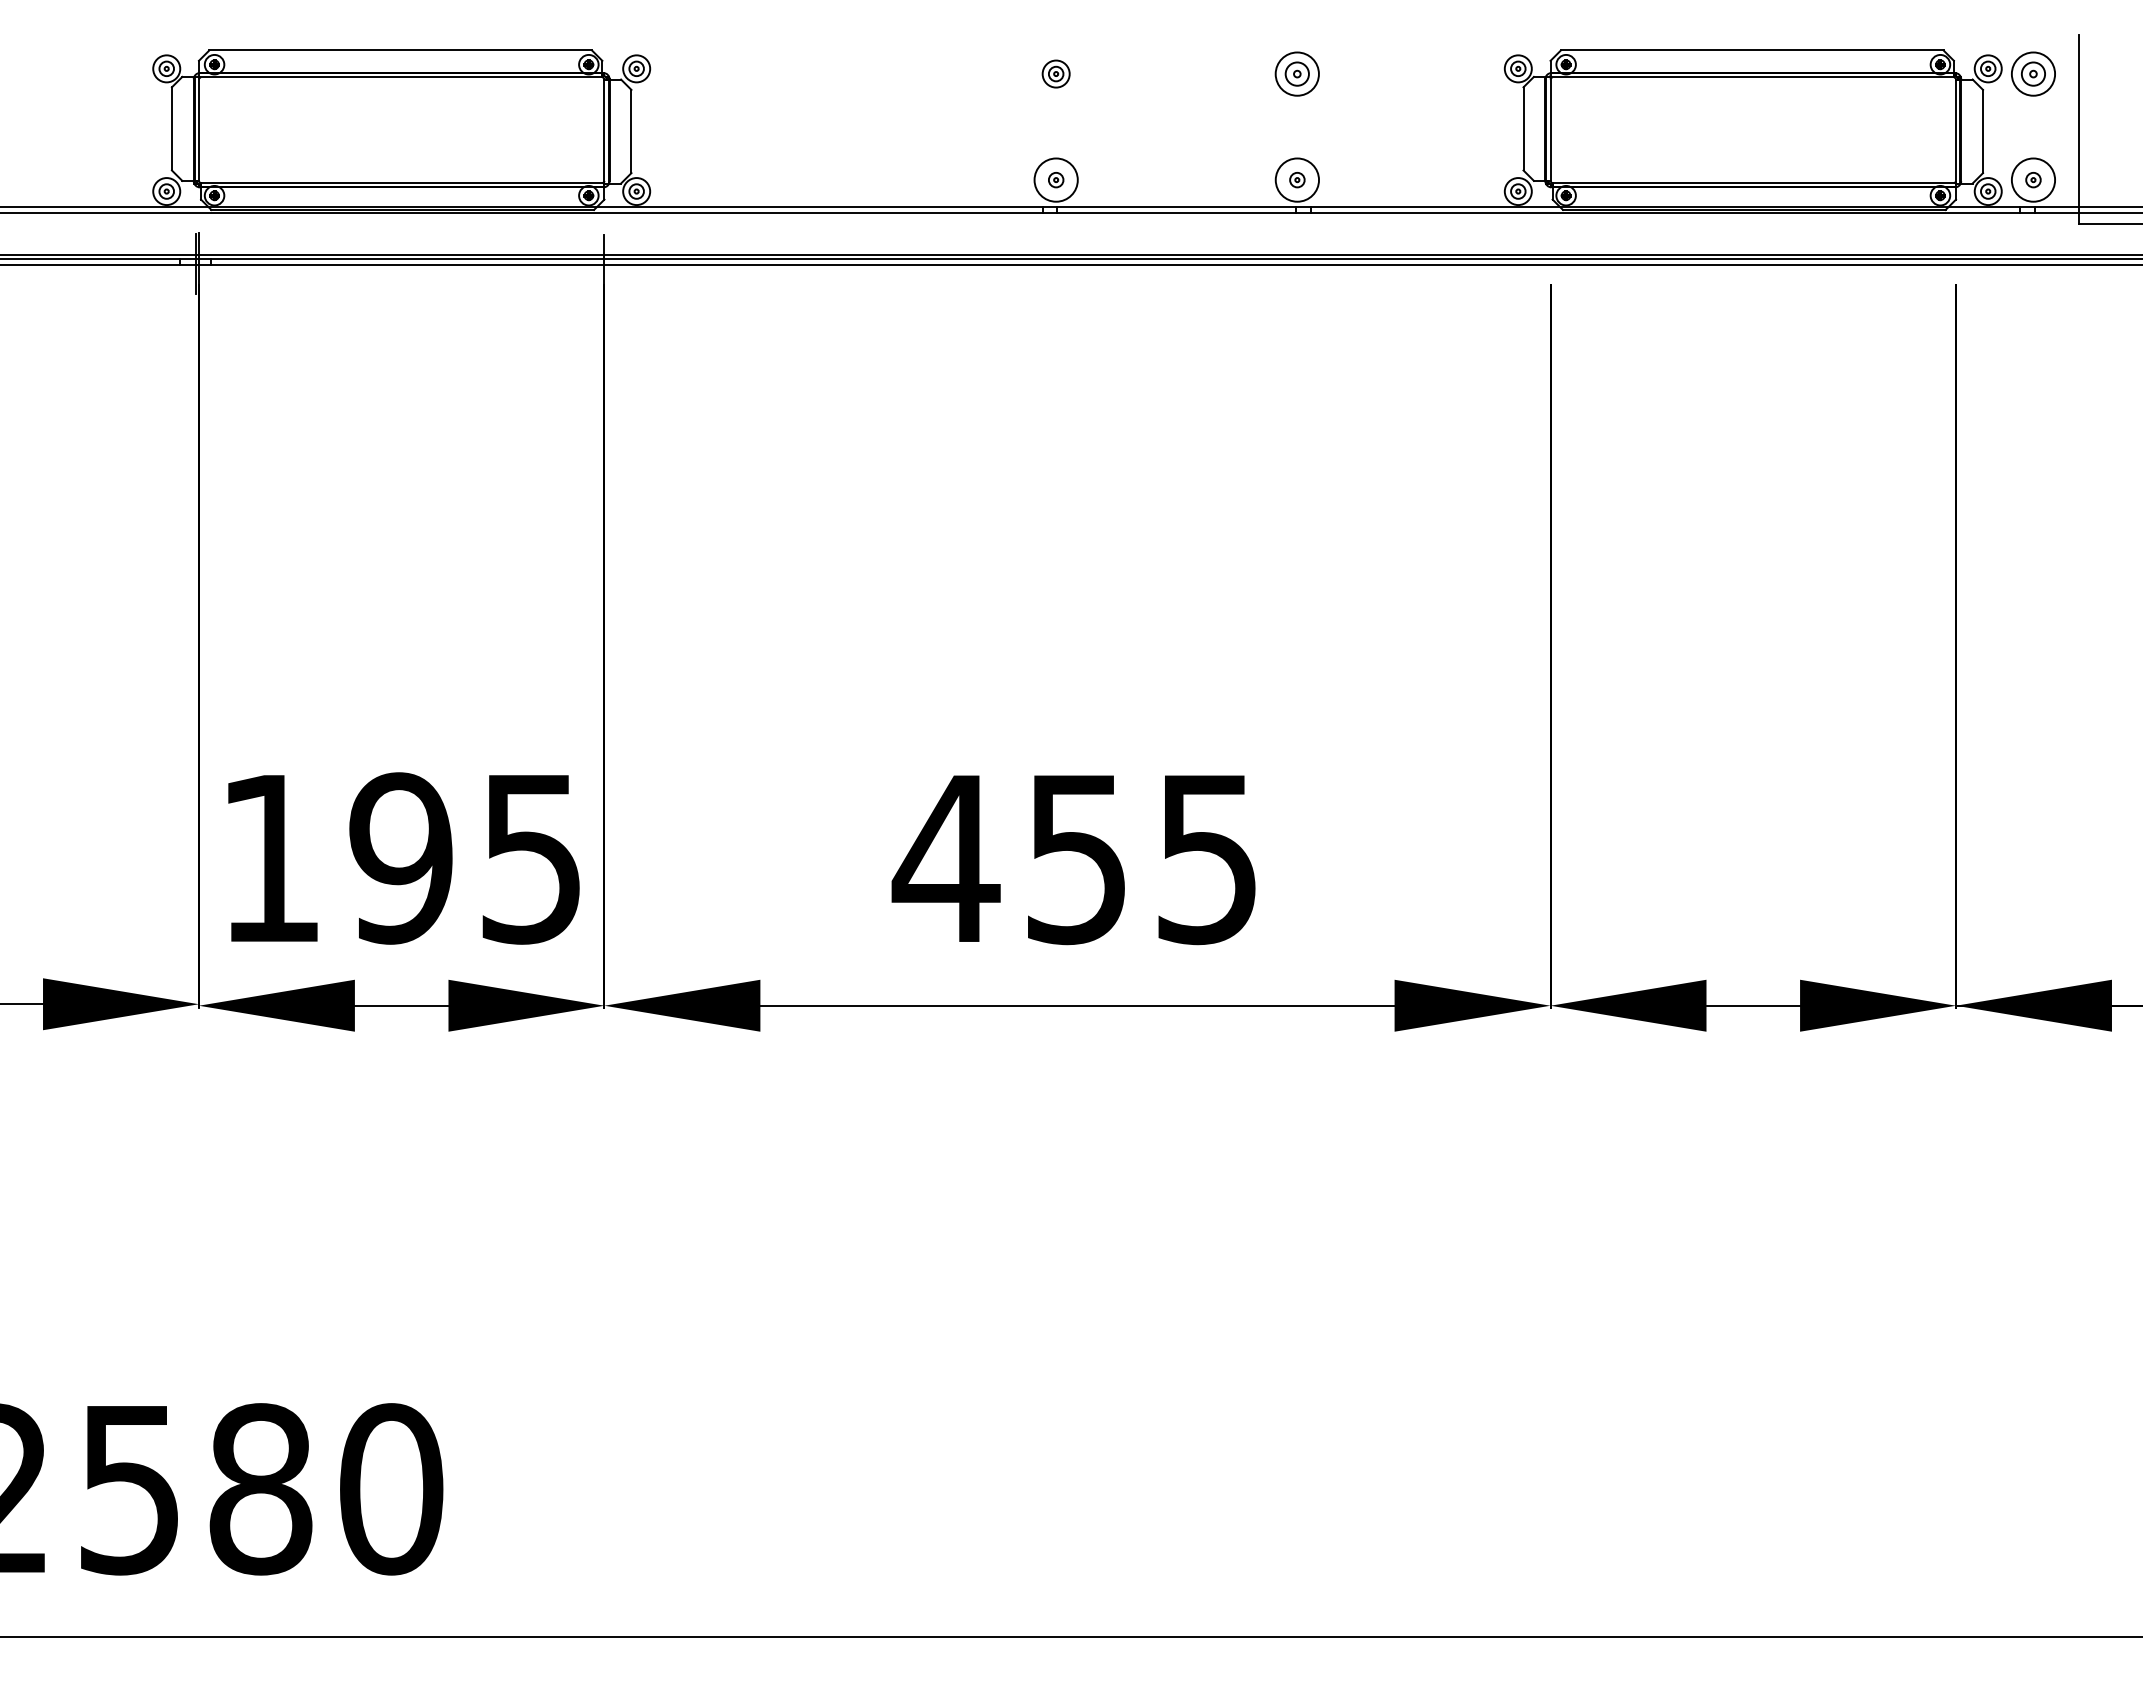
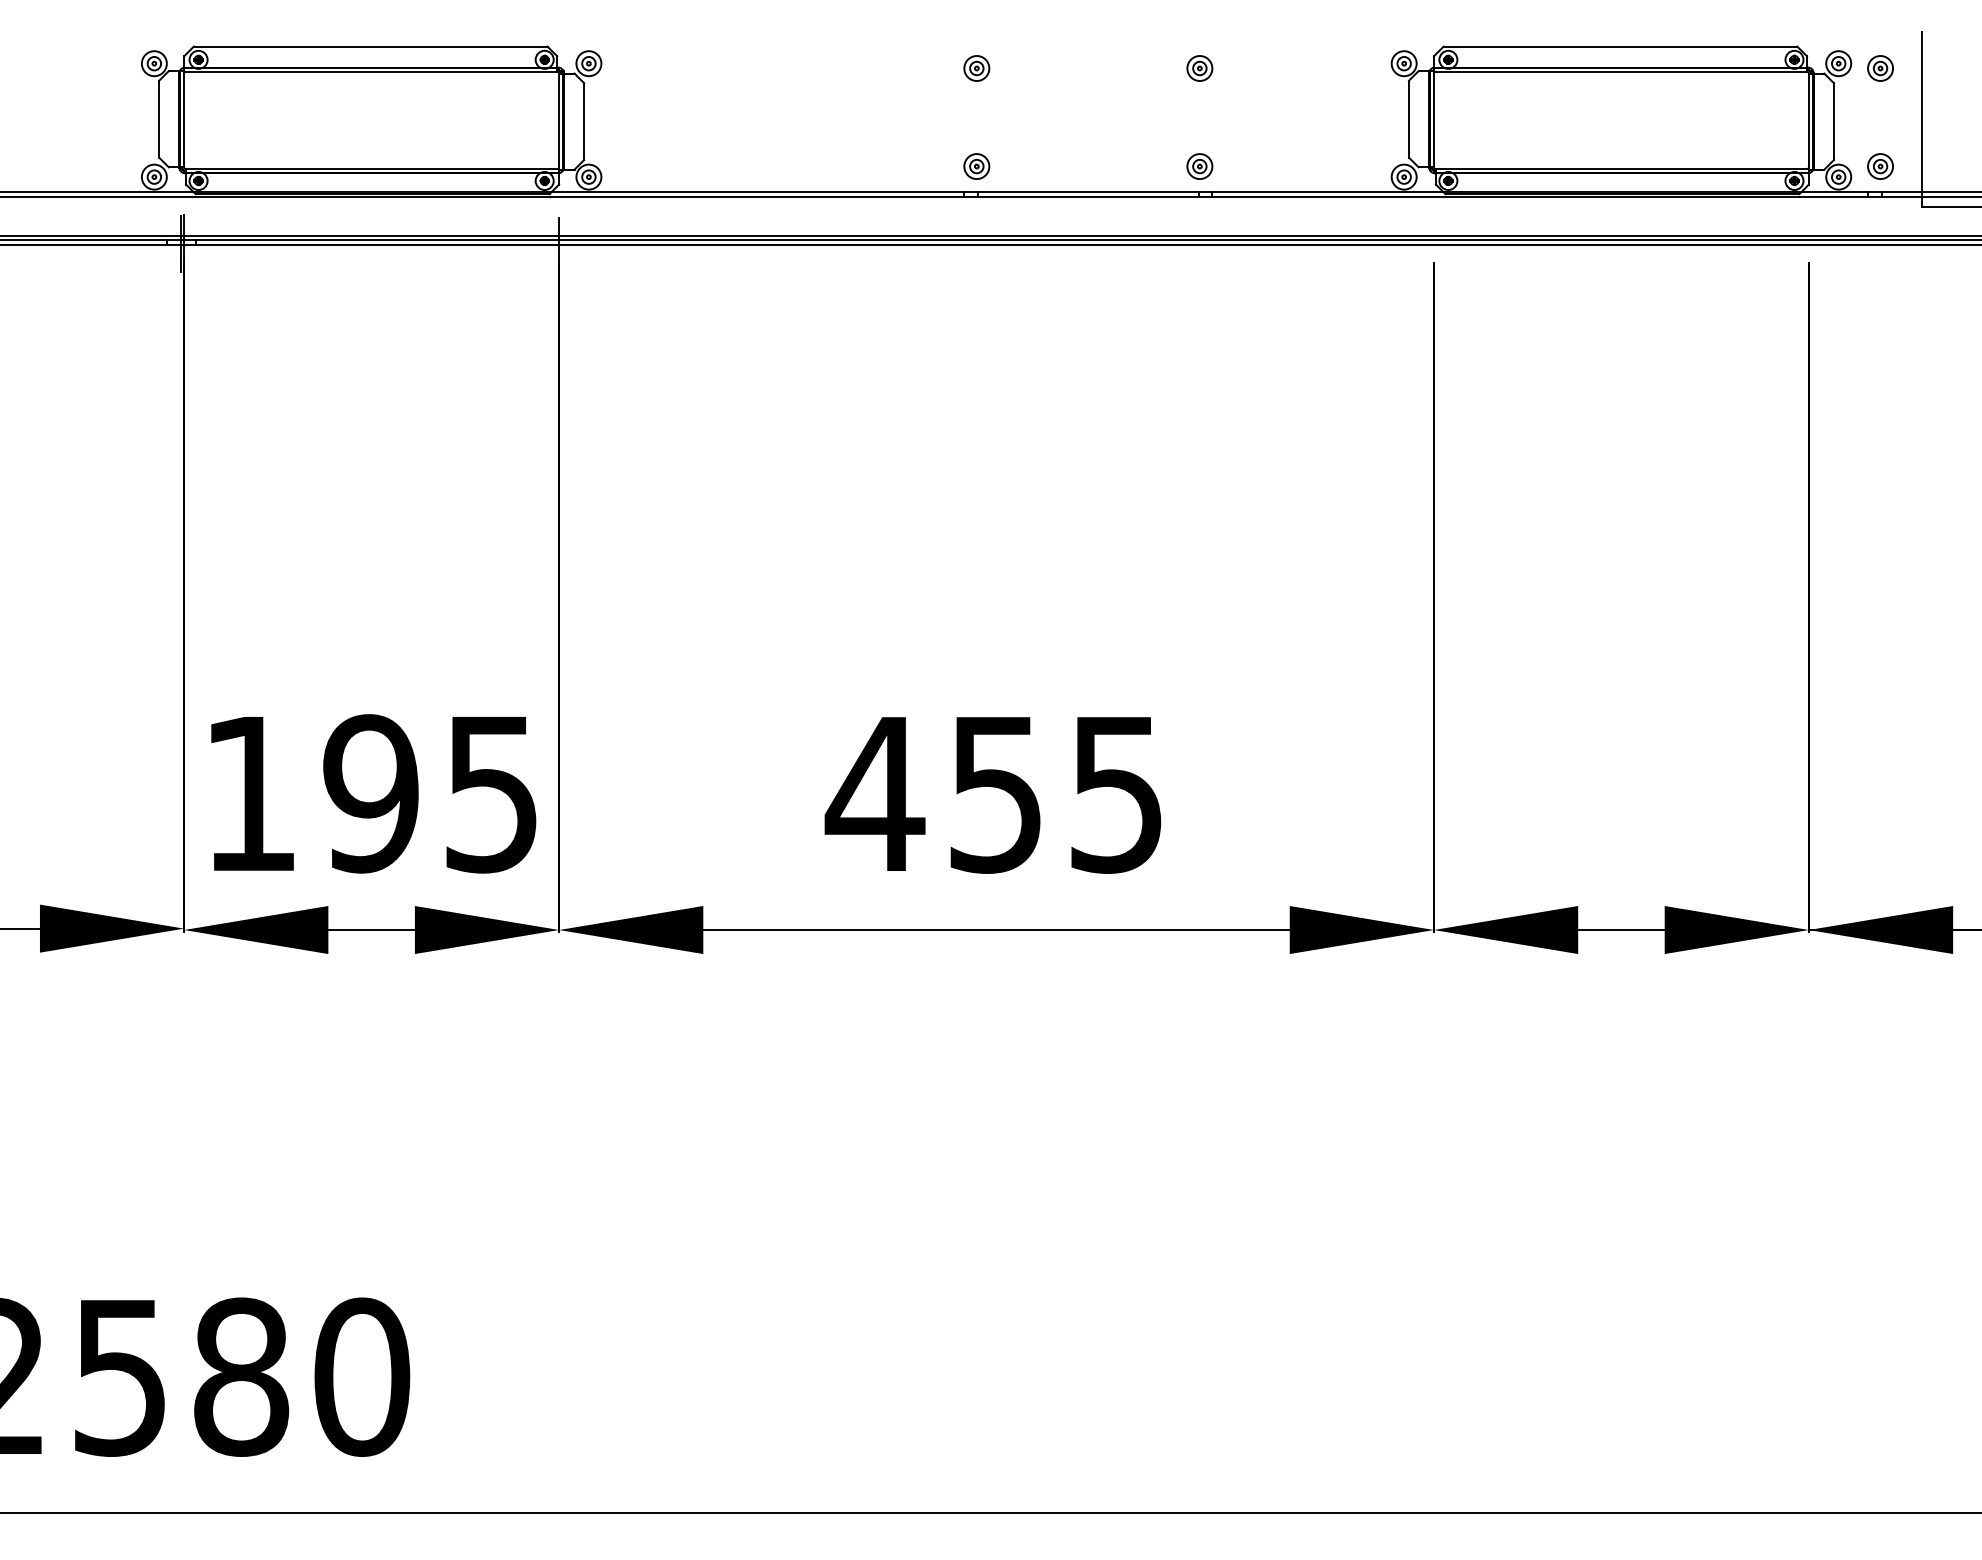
part: (1297, 73) -> (1199, 67), size x0.62
part: (2033, 73) -> (1880, 67), size x0.62
circle: (1055, 179) -> (976, 165), size x0.62
circle: (1296, 179) -> (1199, 165), size x0.62
circle: (2033, 179) -> (1880, 165), size x0.62

